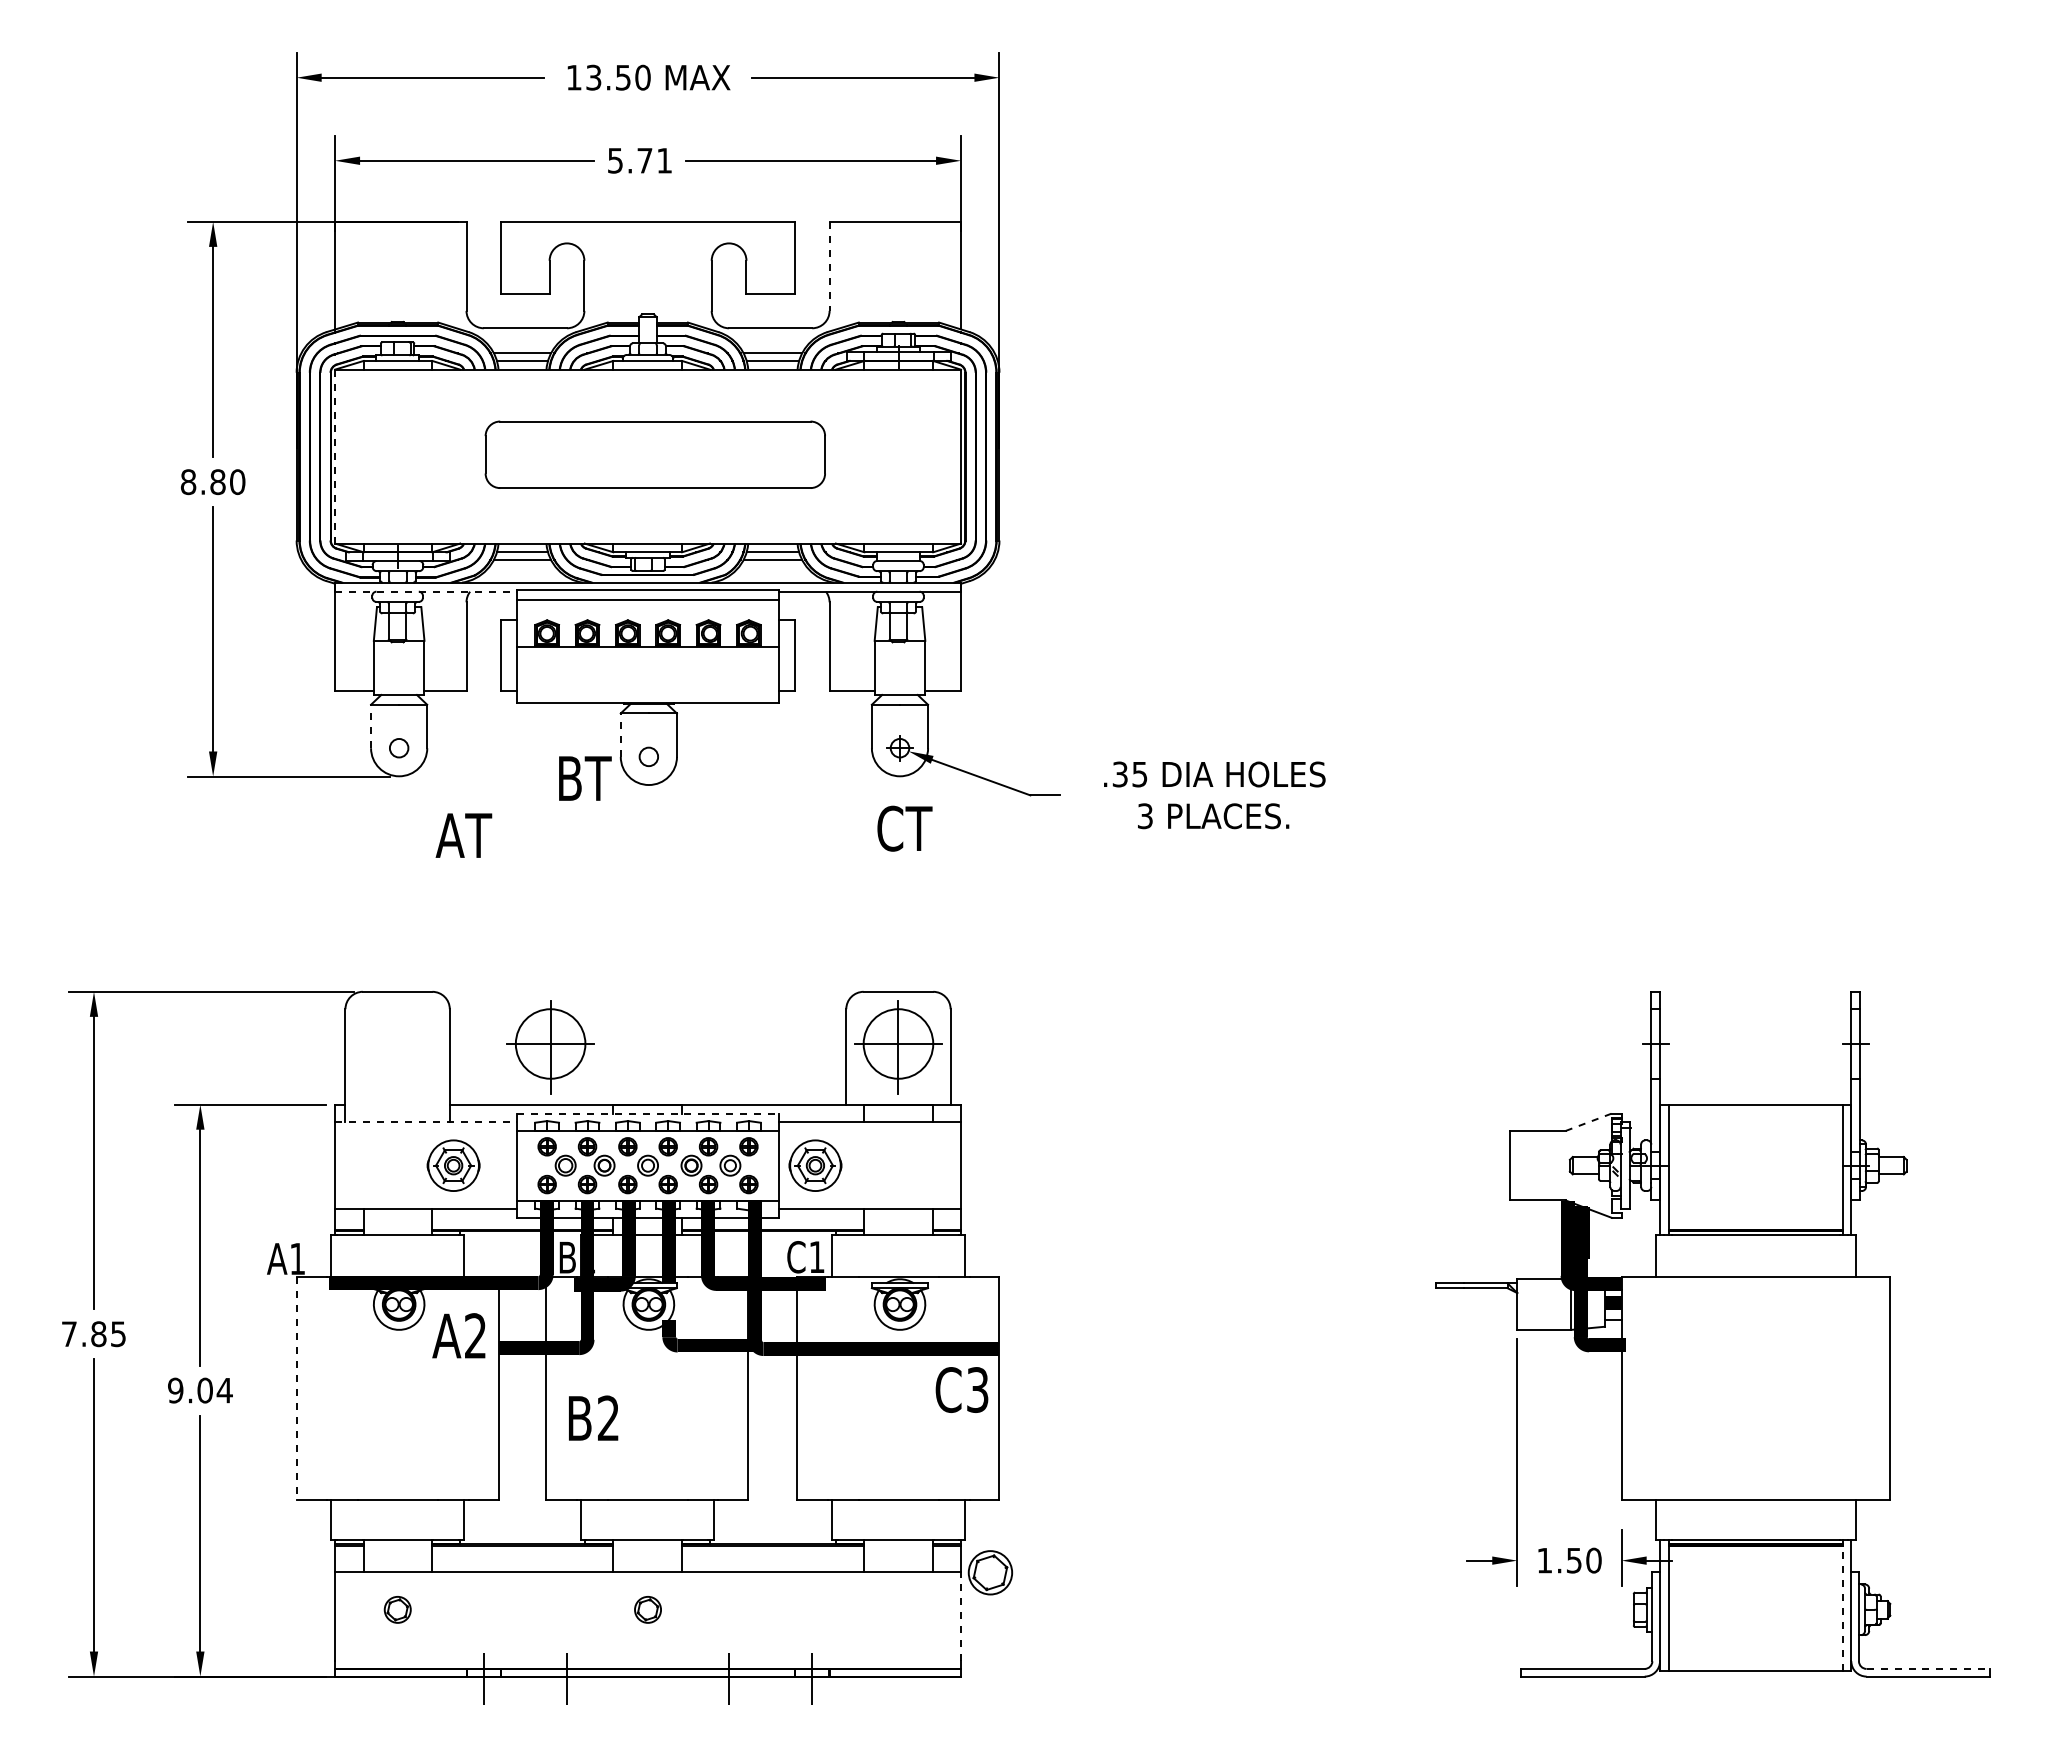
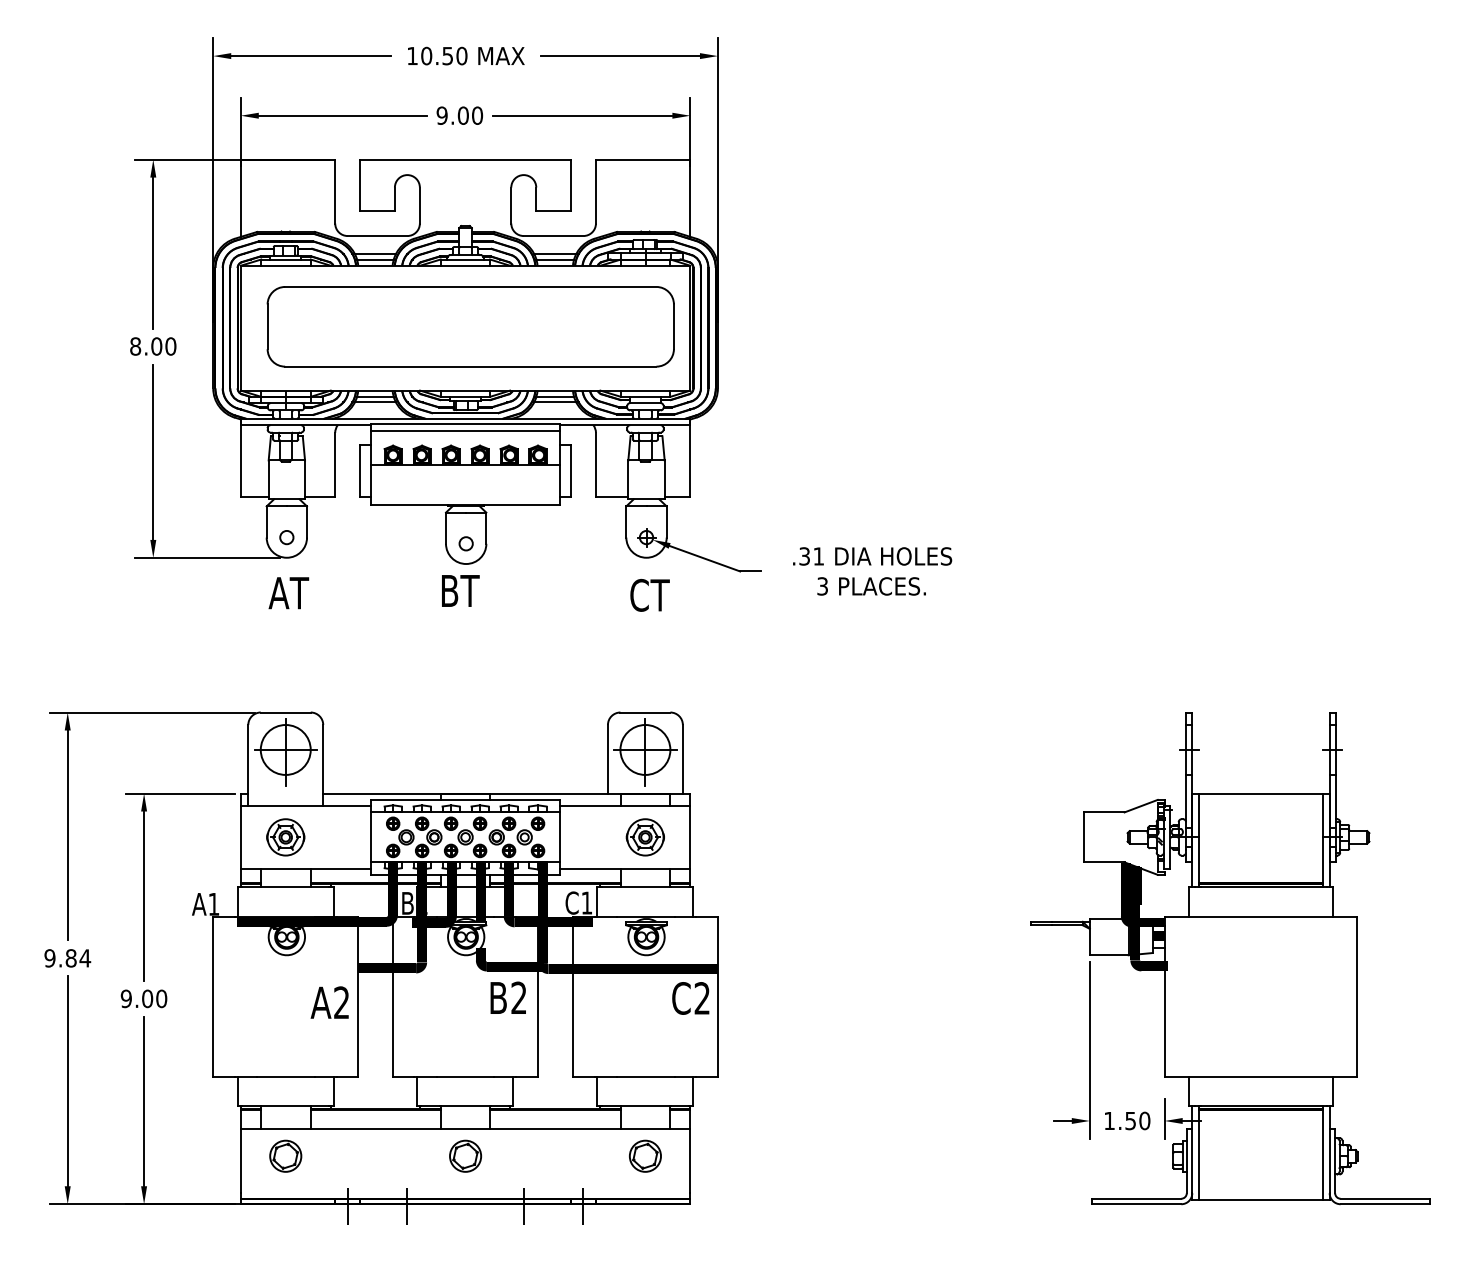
text: (593, 77) -> (426, 55), 13.50 -> 10.50
text: (639, 160) -> (459, 115), 5.71 -> 9.00
line: (829, 266) -> (595, 191), dashed -> solid
part: (655, 454) -> (470, 326), size x1.67
line: (335, 456) -> (241, 328), dashed -> solid
text: (217, 481) -> (156, 346), 8.80 -> 8.00
line: (426, 591) -> (306, 425), dashed -> solid
line: (371, 726) -> (267, 521), dashed -> solid
line: (620, 735) -> (445, 528), dashed -> solid
text: (1139, 774) -> (818, 556), .35 -> .31
text: (585, 778) -> (460, 590), moved
text: (463, 835) -> (288, 593), moved
part: (550, 1047) -> (285, 752), moved
line: (648, 1113) -> (465, 799), dashed -> solid
line: (426, 1122) -> (306, 806), dashed -> solid
line: (1588, 1122) -> (1140, 806), dashed -> solid
part: (453, 1165) -> (285, 837), moved
part: (815, 1165) -> (645, 837), moved
text: (93, 1334) -> (67, 958), 7.85 -> 9.84
text: (458, 1335) -> (329, 1002), moved
line: (296, 1388) -> (213, 997), dashed -> solid
text: (977, 1389) -> (702, 998), C3 -> C2
text: (224, 1390) -> (161, 998), 9.04 -> 9.00
text: (593, 1417) -> (508, 997), moved
part: (990, 1572) -> (645, 1156), moved
line: (1842, 1608) -> (1323, 1155), dashed -> solid
part: (397, 1609) -> (285, 1156), size x1.67
part: (647, 1609) -> (465, 1156), size x1.67
line: (961, 1616) -> (690, 1161), dashed -> solid
line: (1928, 1668) -> (1385, 1198), dashed -> solid

